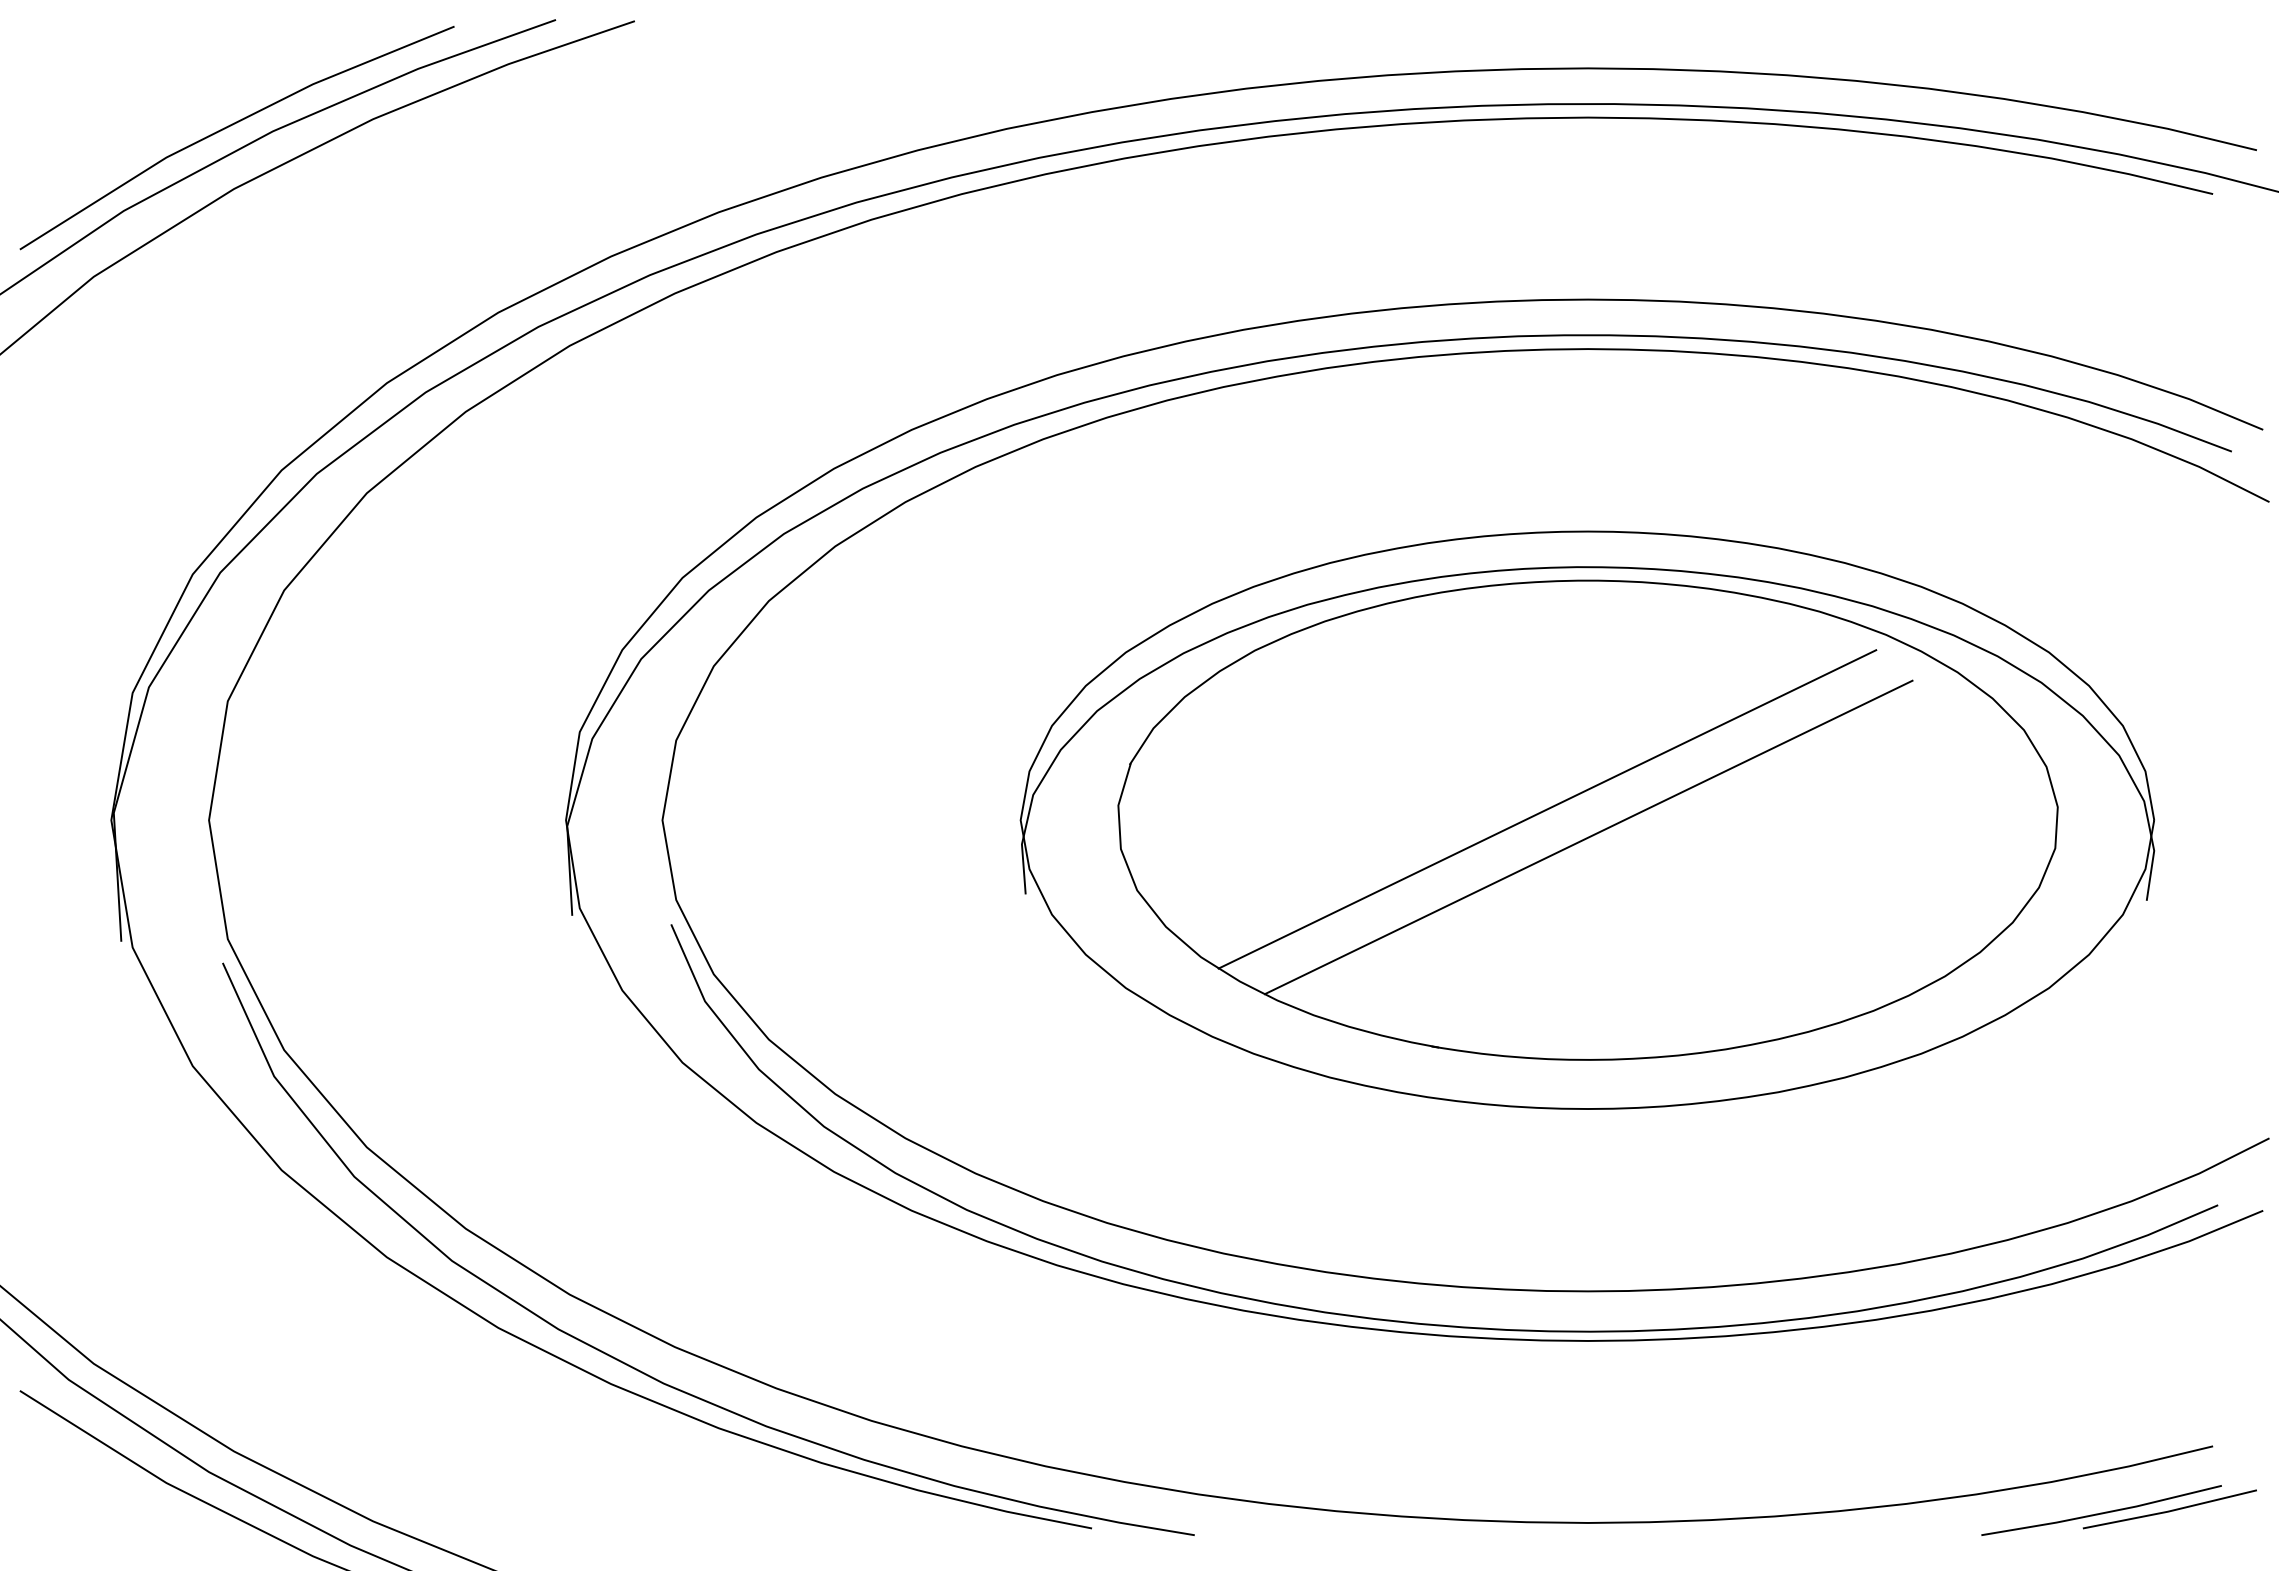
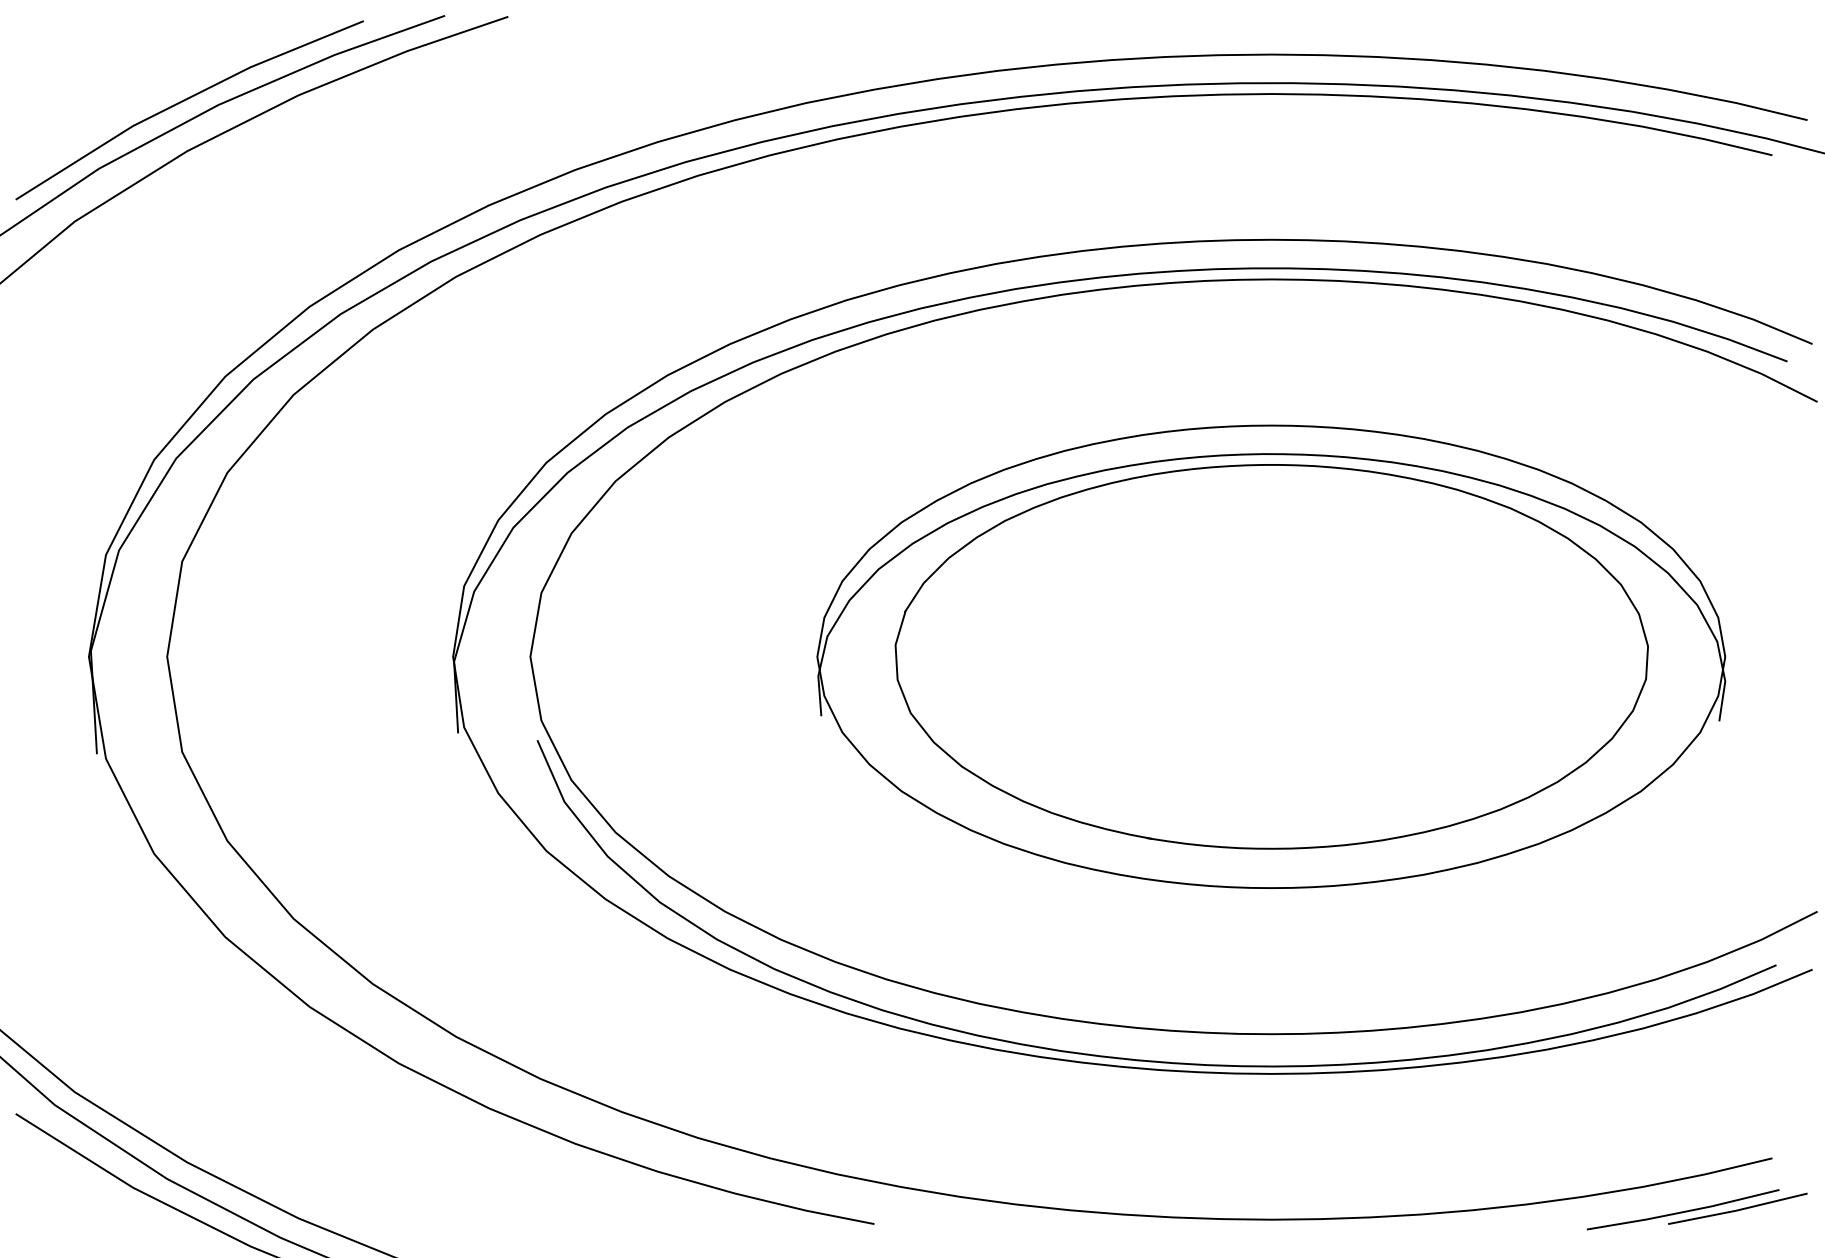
line: (1547, 809) -> (1239, 648), removed
line: (1588, 837) -> (1272, 670), removed
curve: (646, 1373) -> (517, 1099), removed

